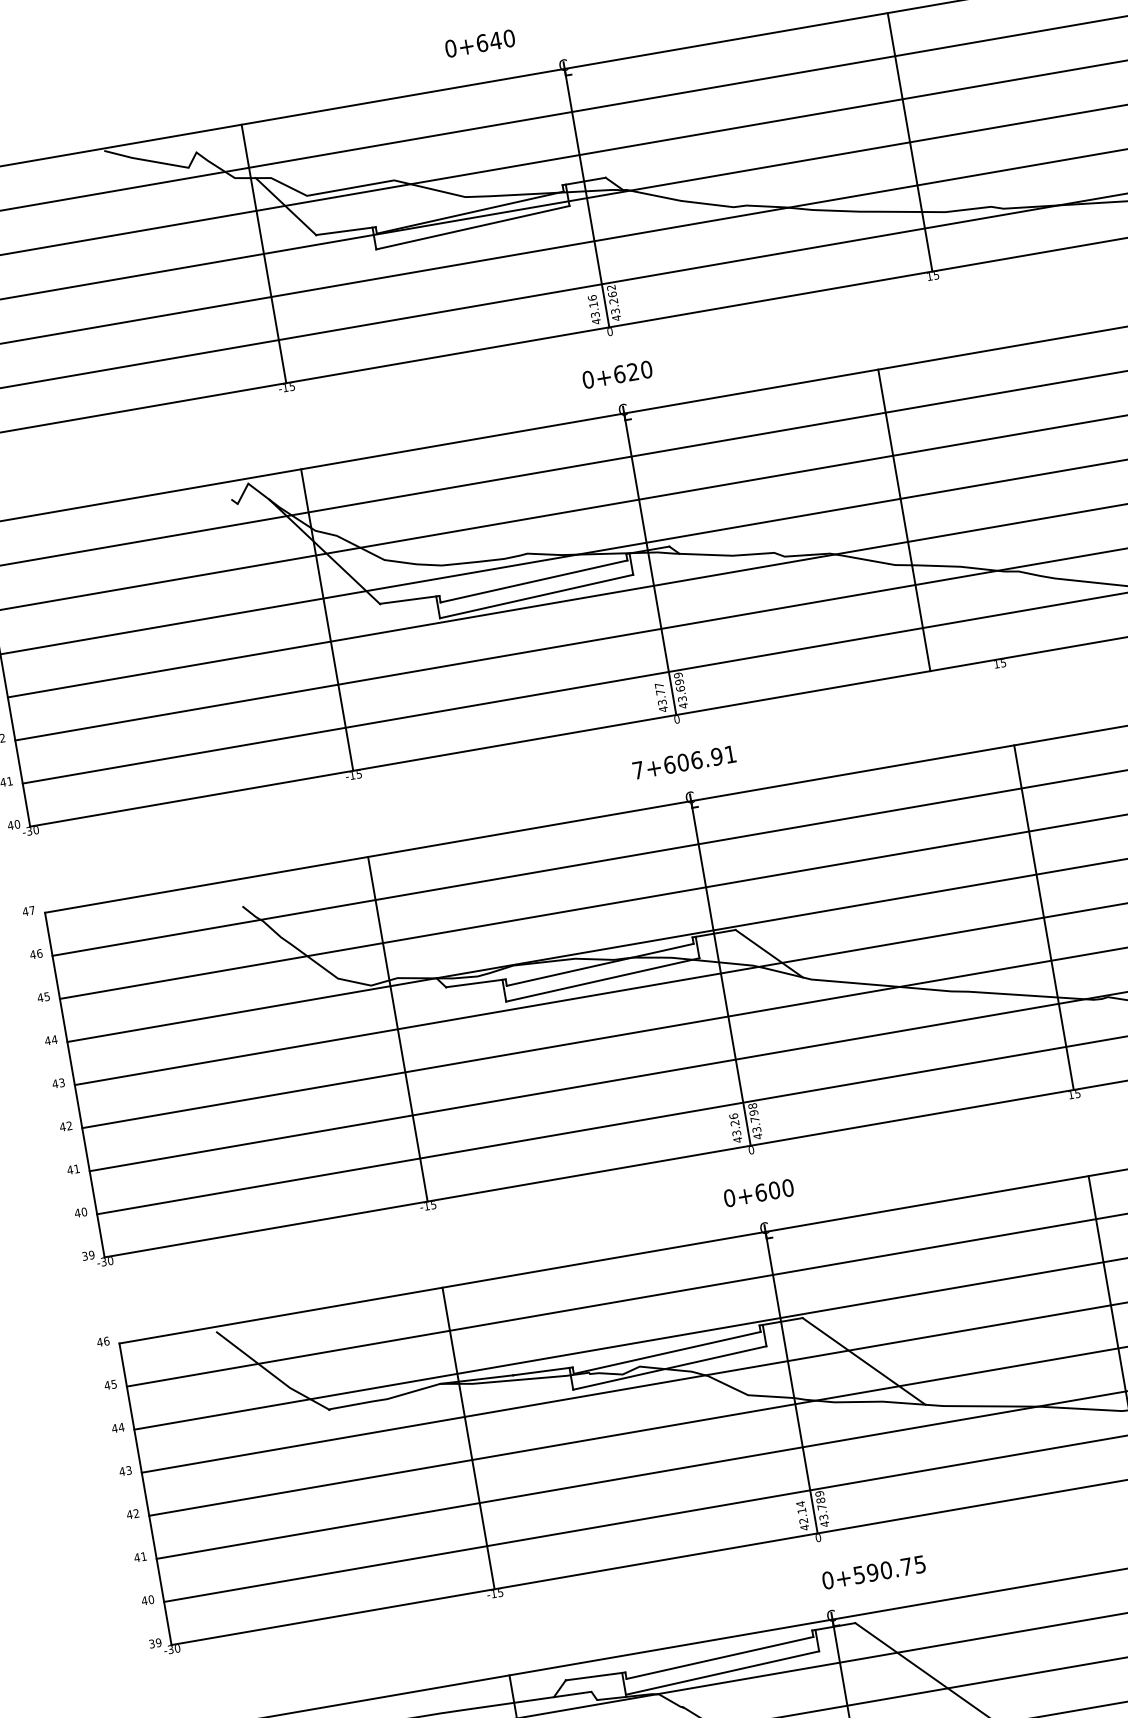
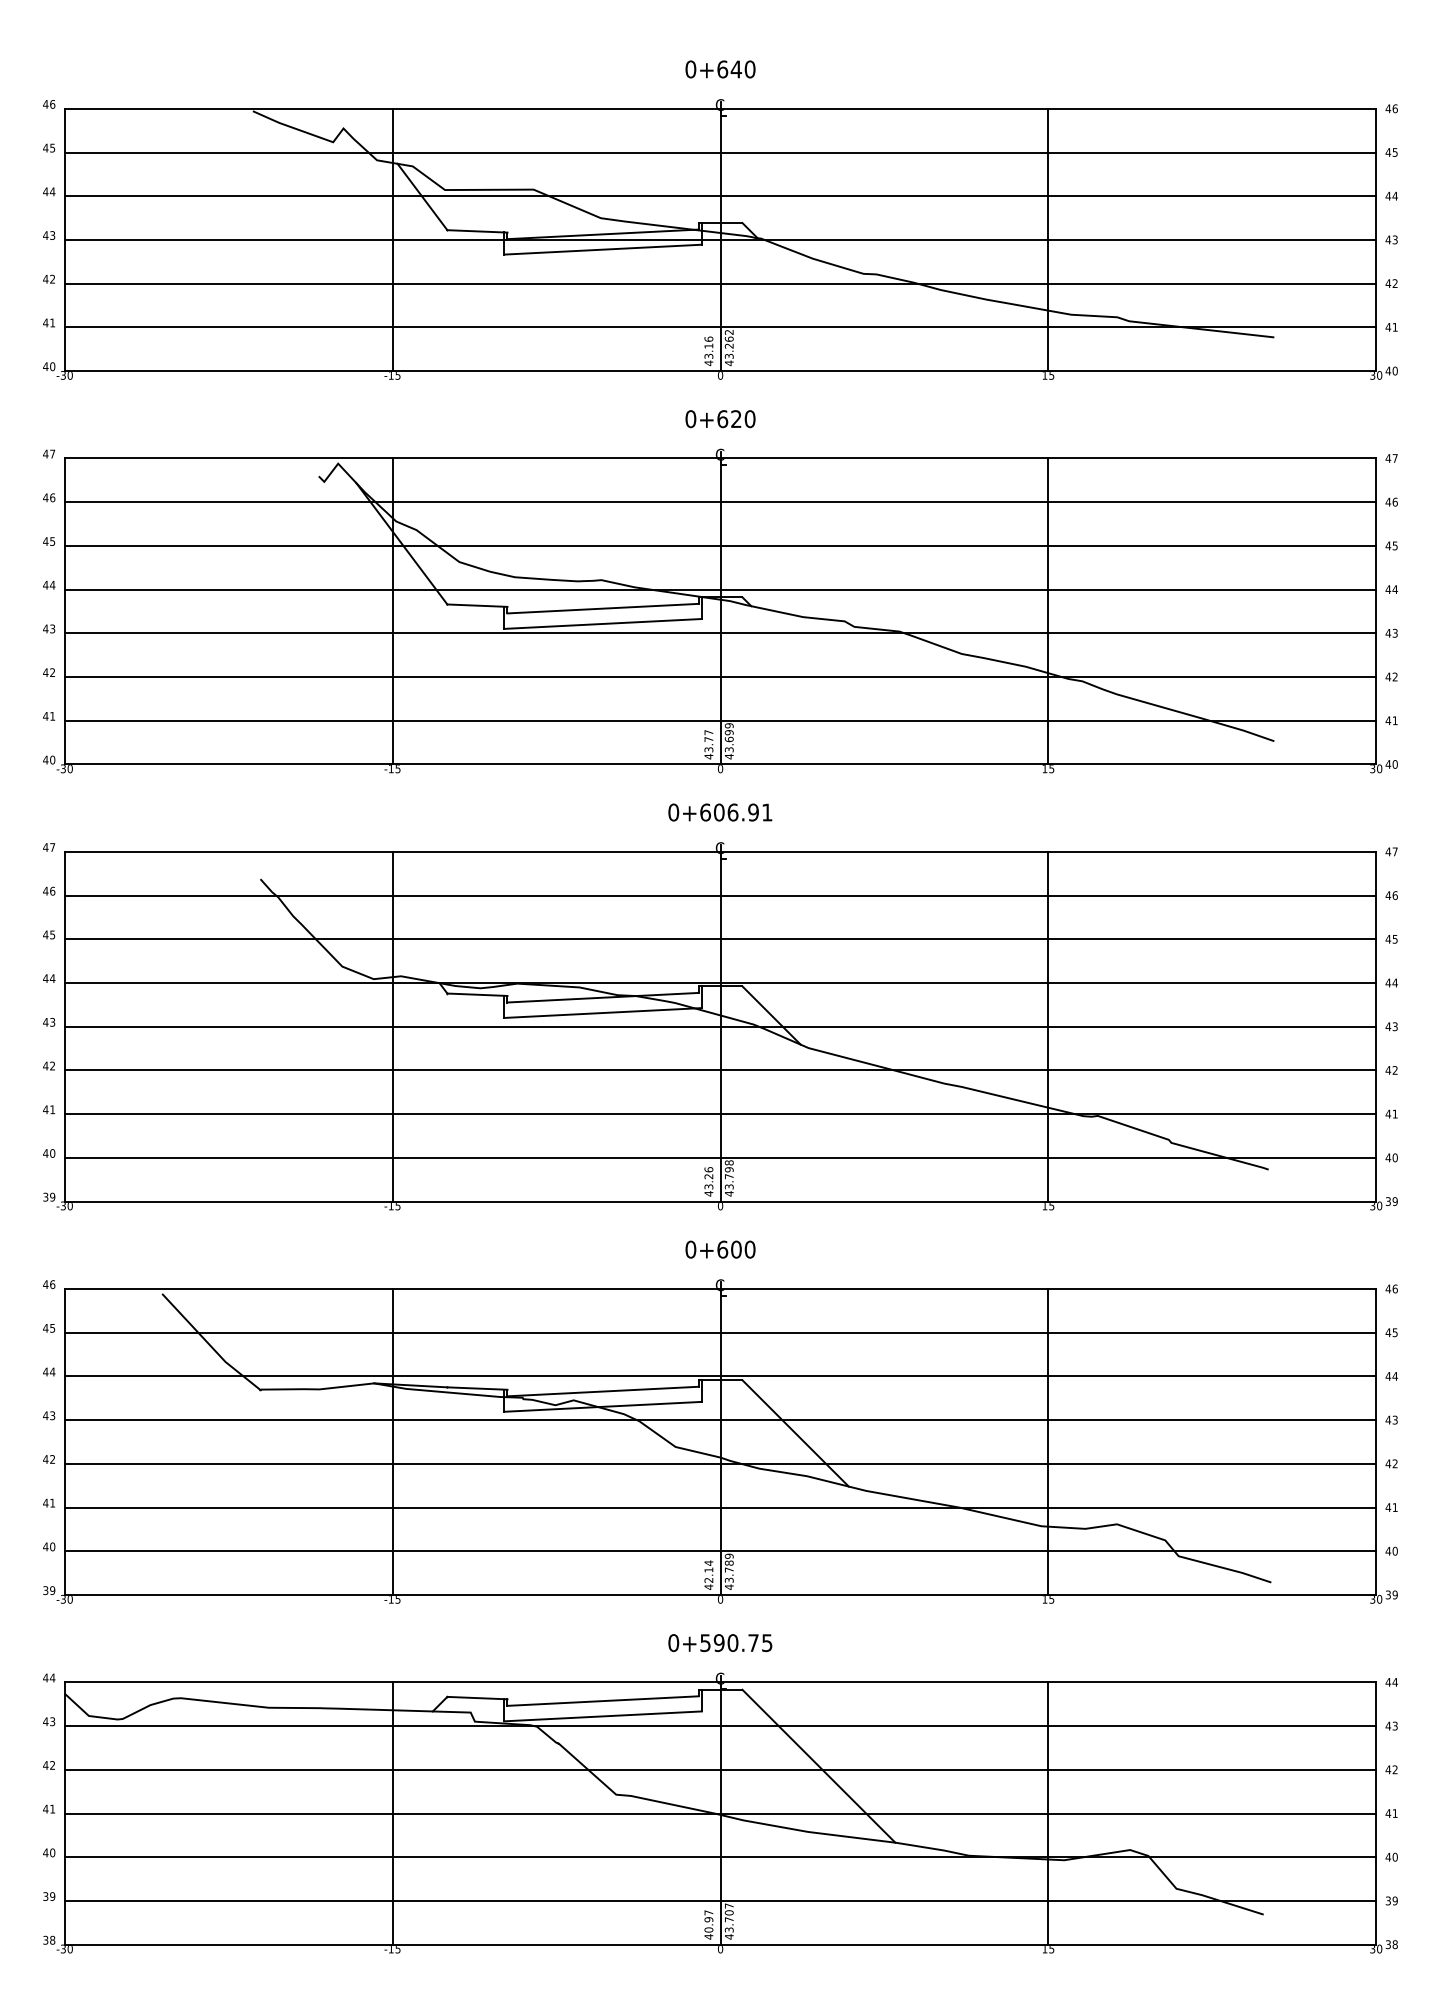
text: (480, 43) -> (720, 69), moved
line: (904, 520) -> (1048, 611), moved
text: (638, 770) -> (673, 812), 7+606.91 -> 0+606.91
text: (874, 1572) -> (720, 1643), moved

